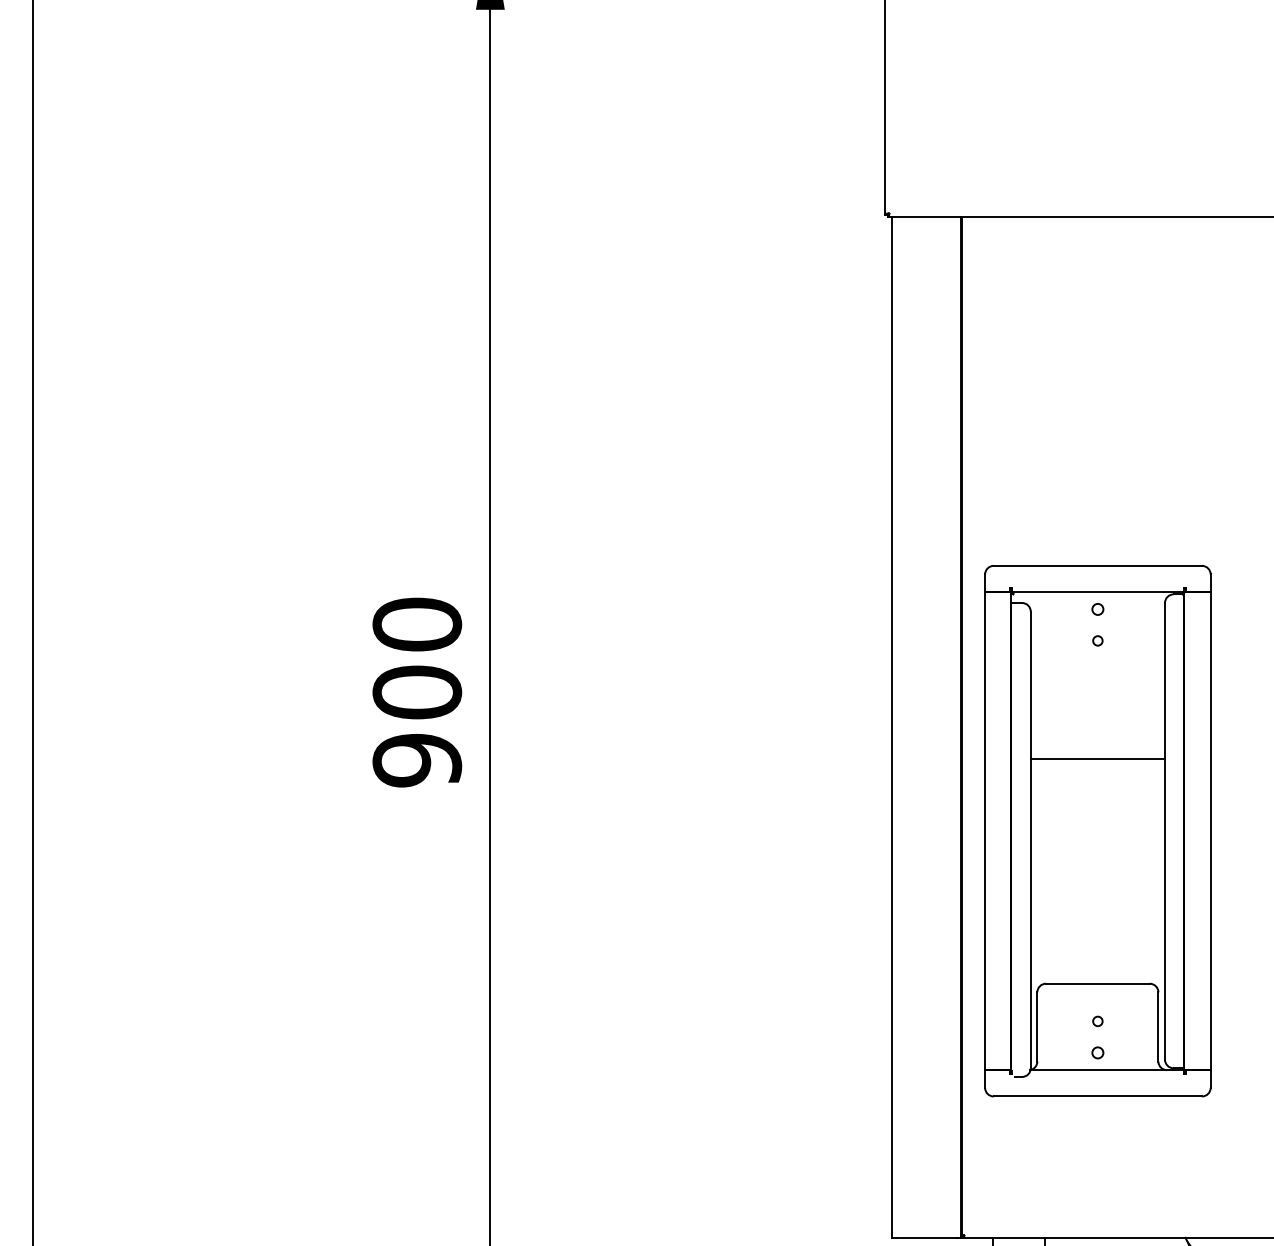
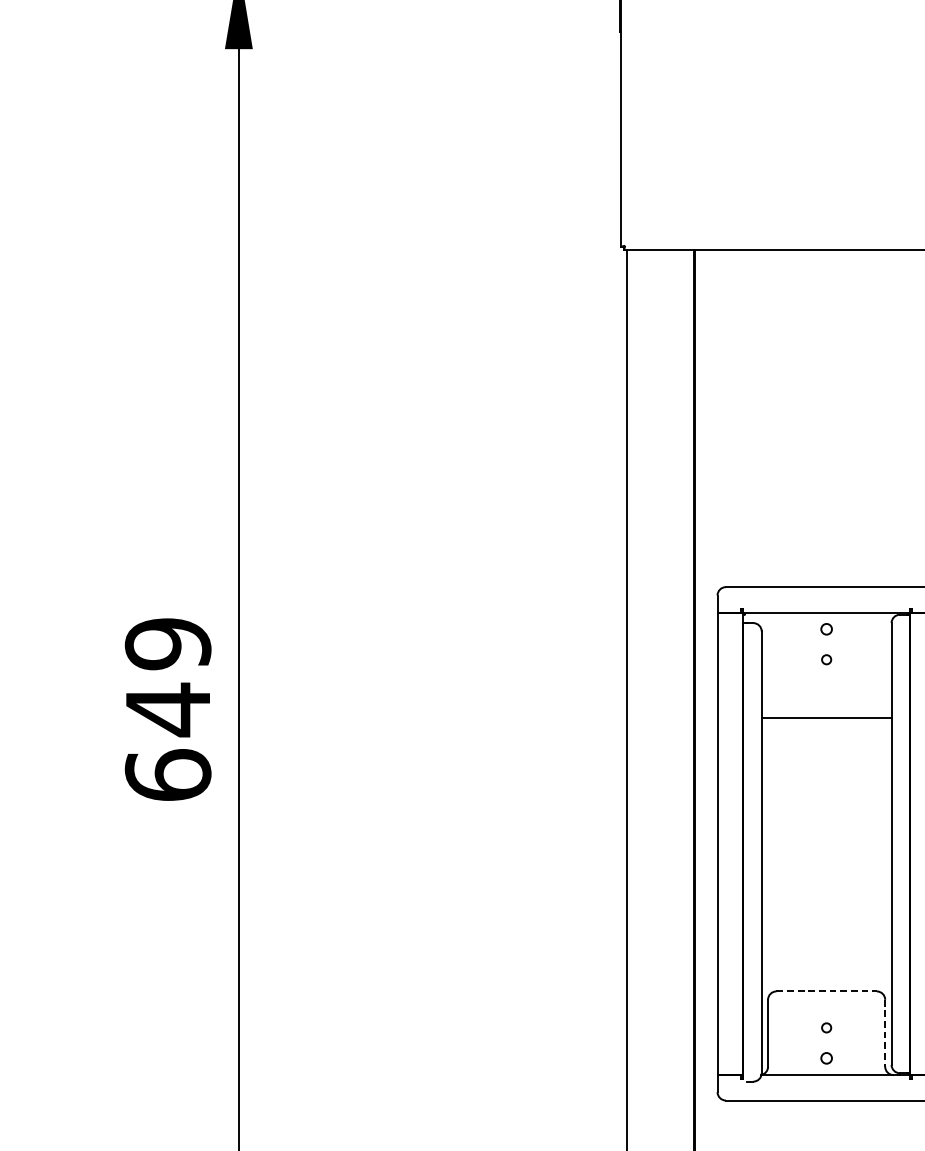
text: (417, 692) -> (168, 709), 900 -> 649
line: (1097, 758) -> (826, 717), moved
line: (1097, 983) -> (826, 991), solid -> dashed
line: (1158, 1026) -> (885, 1032), solid -> dashed

